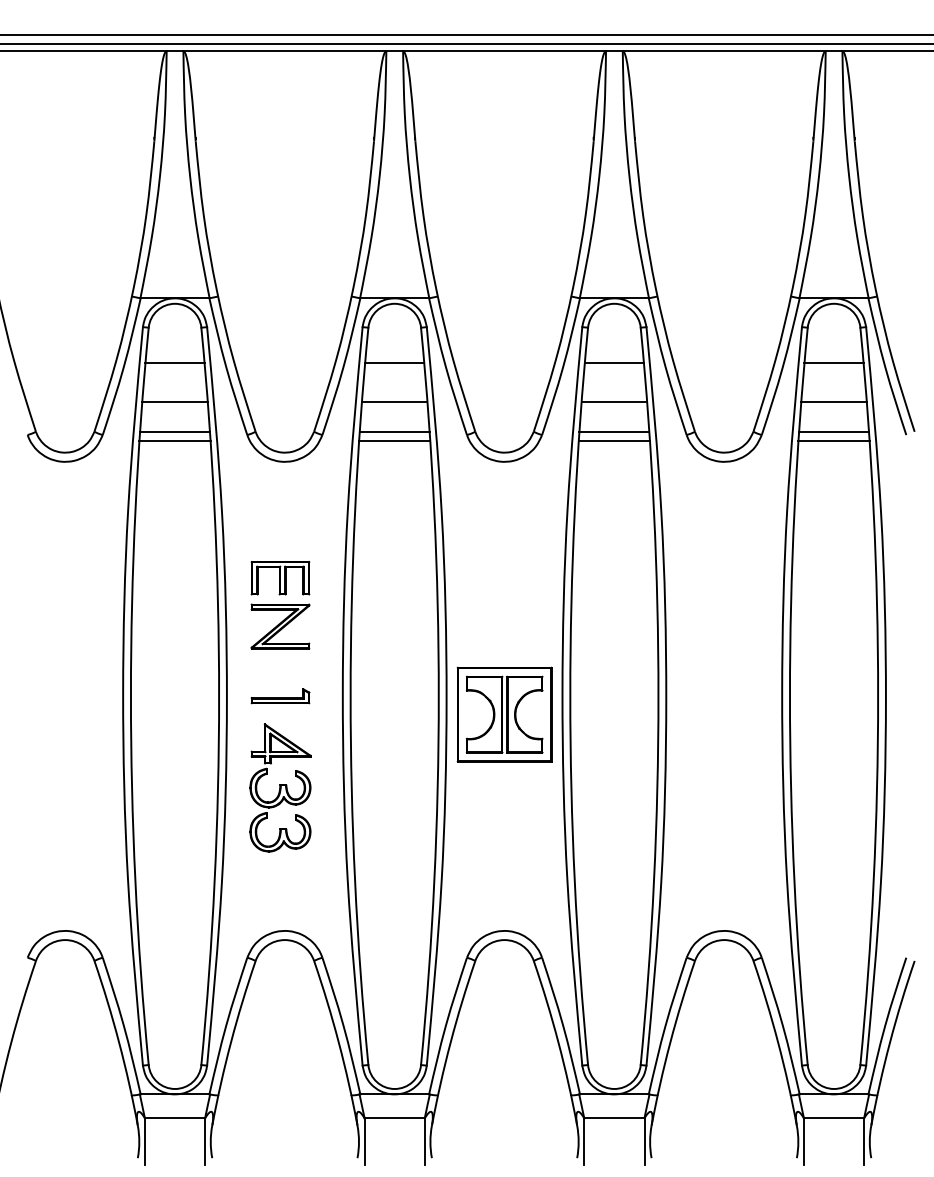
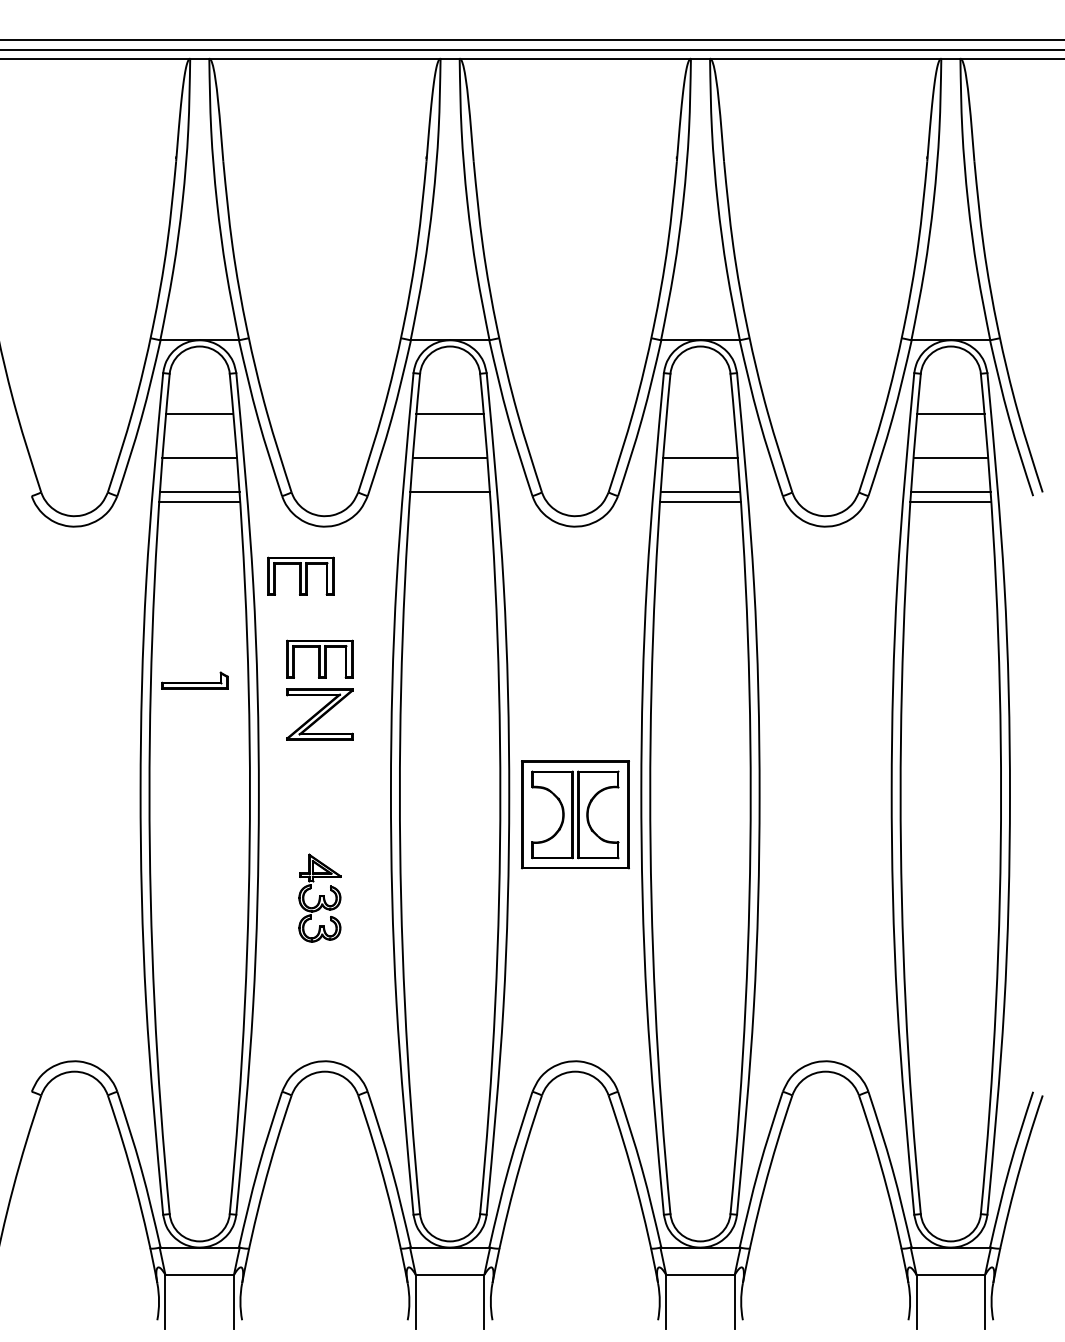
line: (614, 363) -> (700, 414), removed
line: (394, 440) -> (449, 502), removed
part: (263, 504) -> (300, 575), added
part: (280, 695) -> (194, 680), moved
part: (280, 787) -> (319, 897), size x0.6

